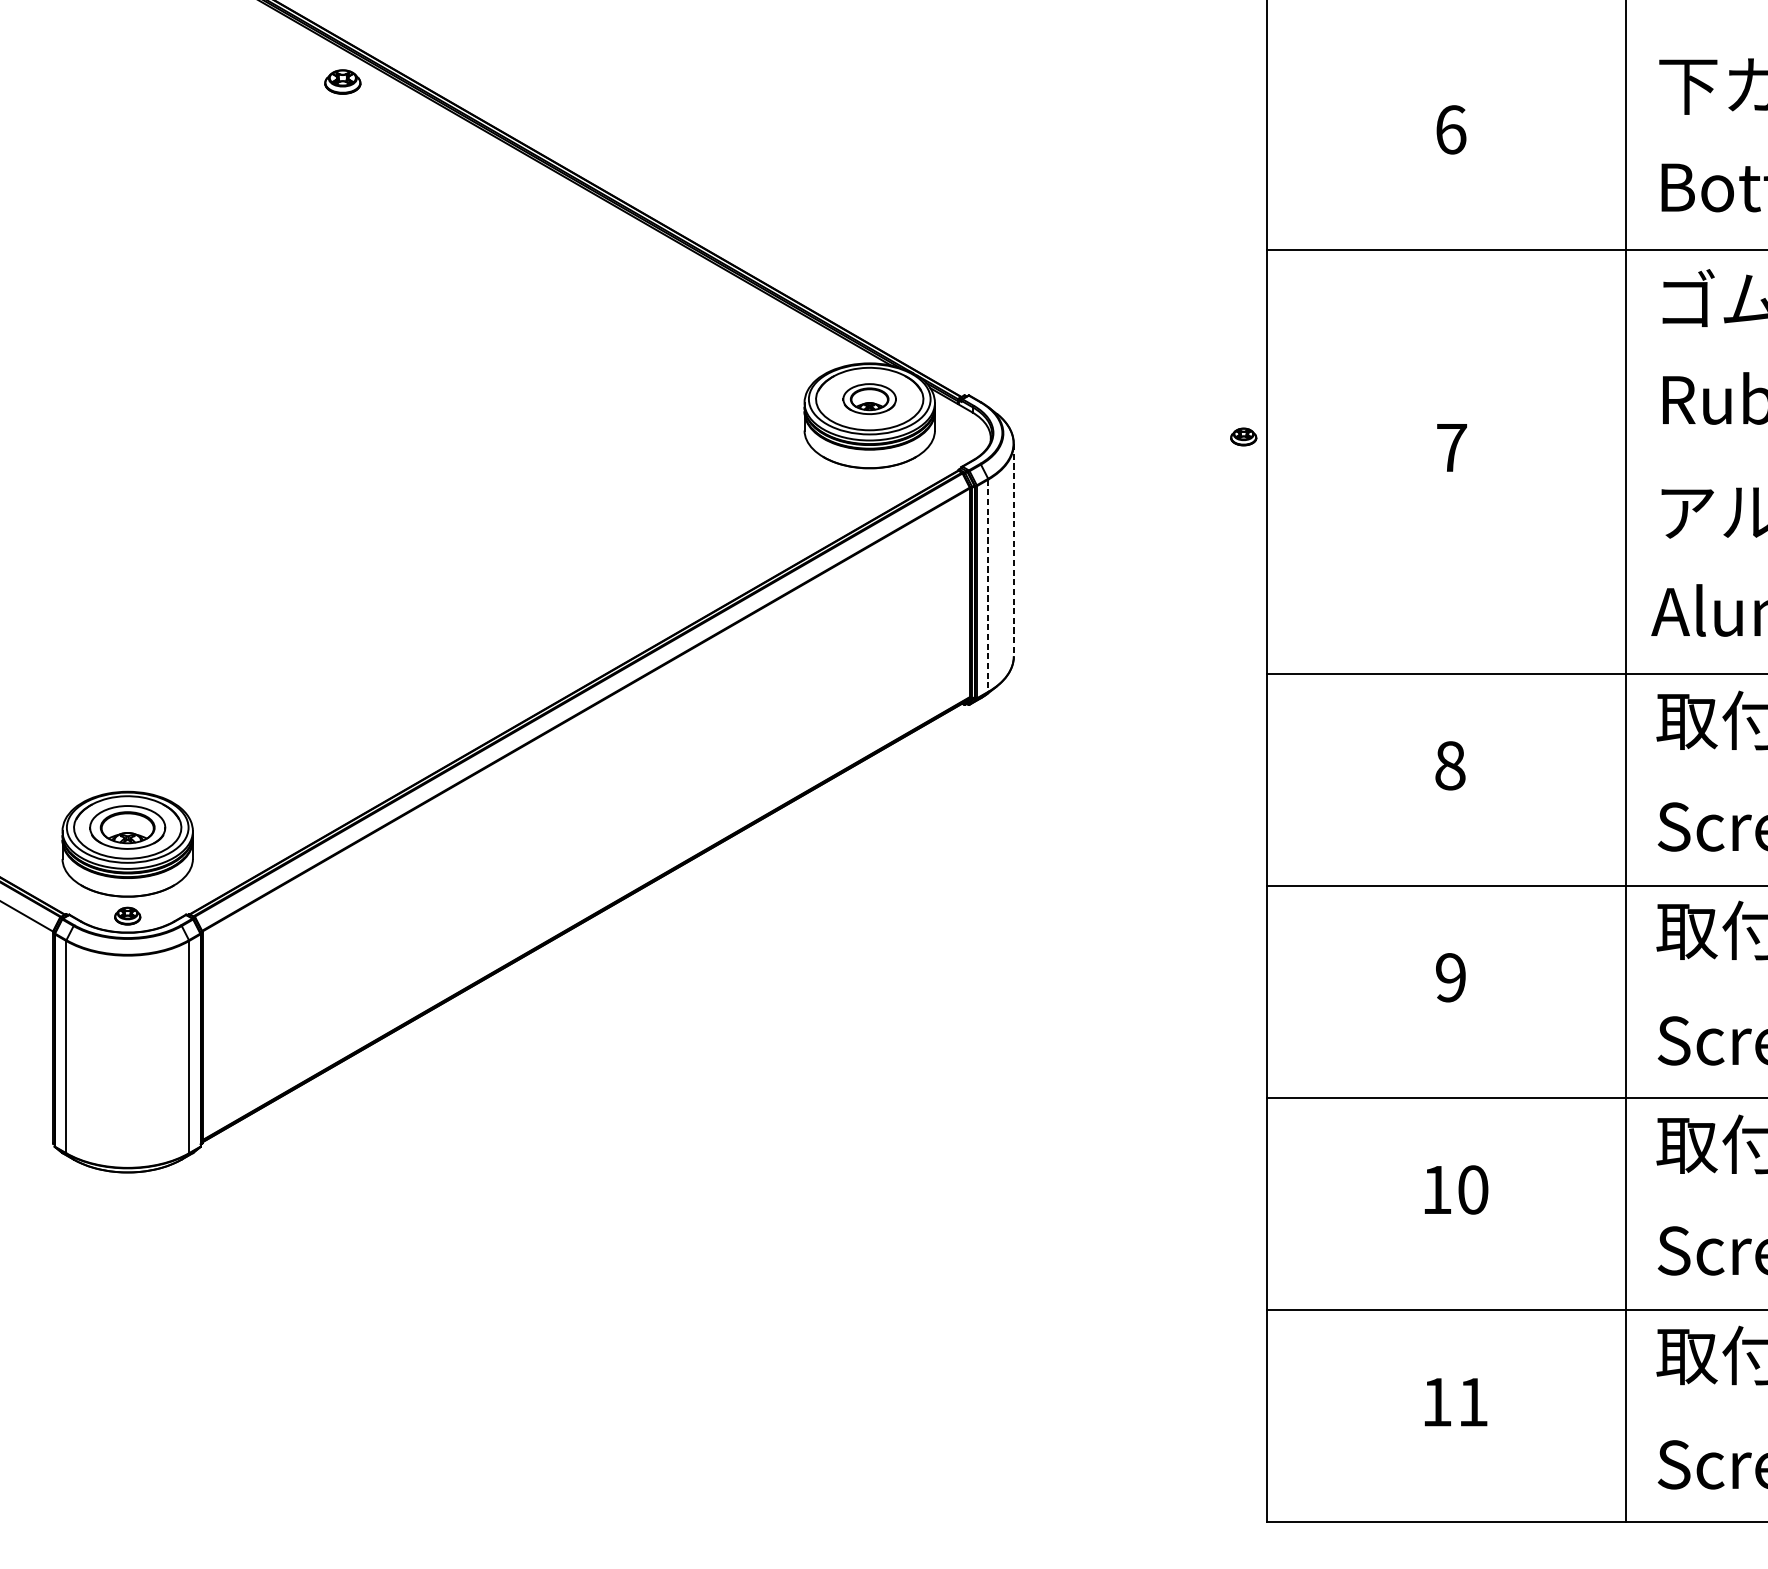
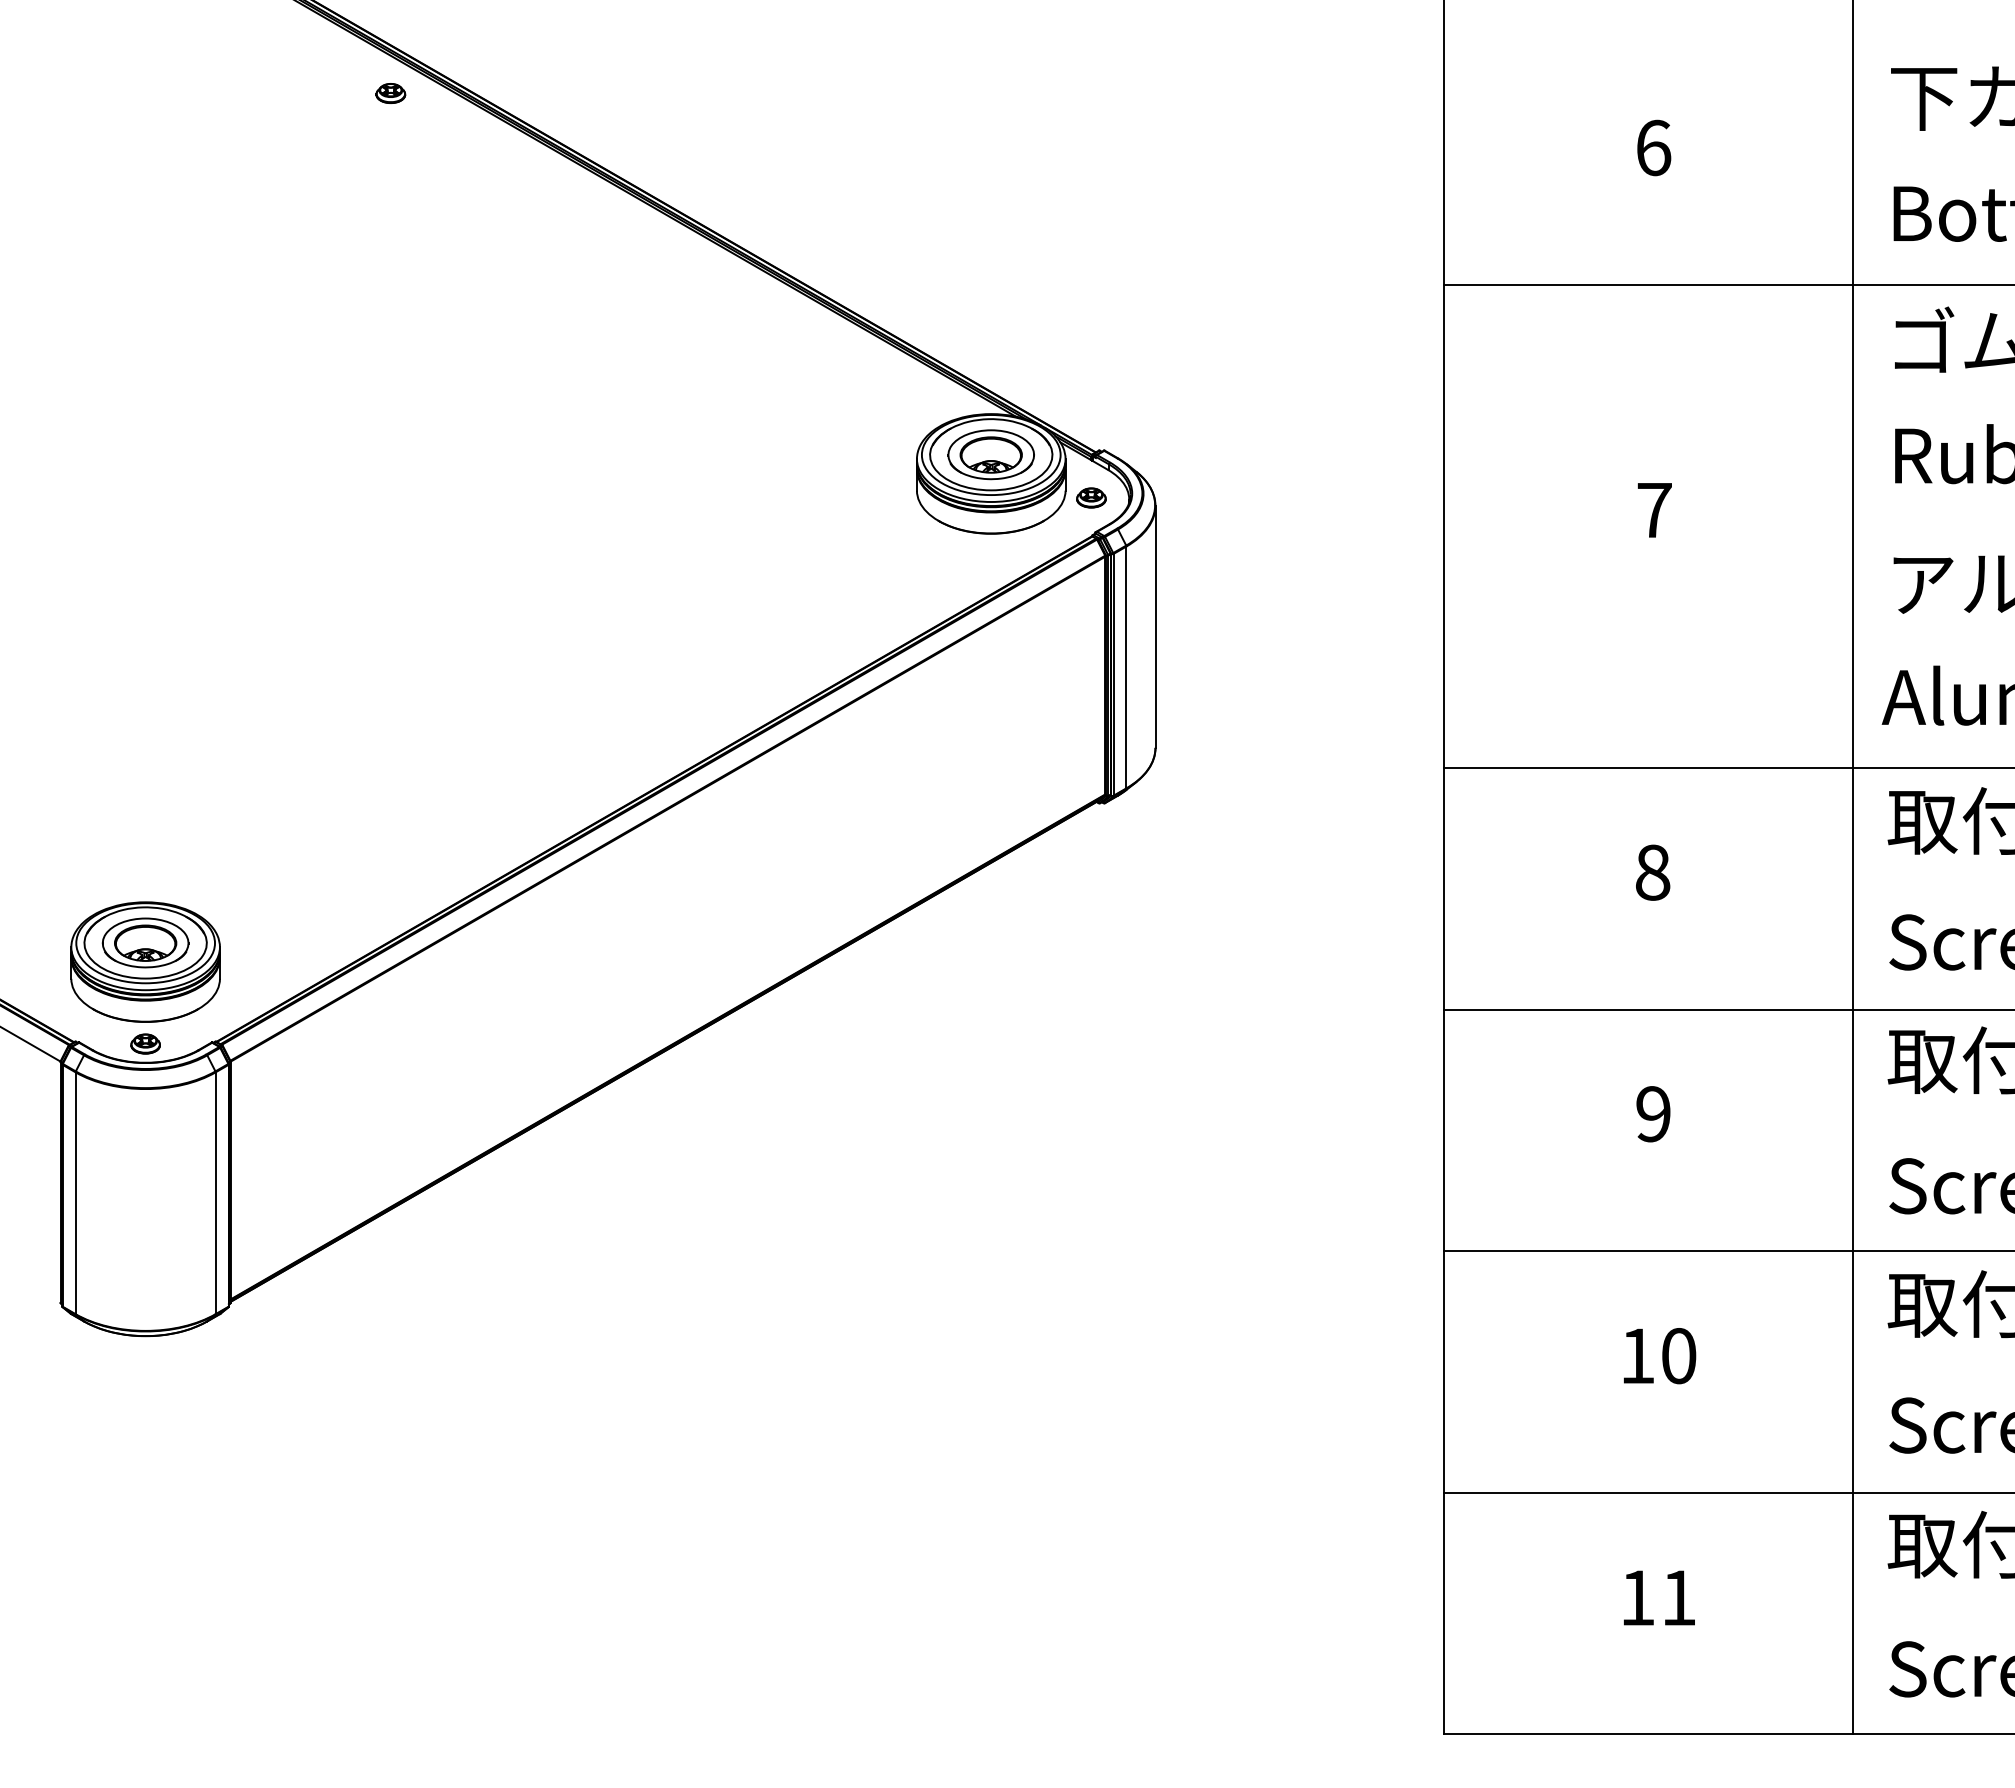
part: (342, 82) -> (390, 93), size x0.71
part: (869, 398) -> (990, 454), size x1.43
part: (1243, 436) -> (1091, 497), moved
line: (1013, 549) -> (1155, 626), dashed -> solid
line: (988, 585) -> (1126, 667), dashed -> solid

